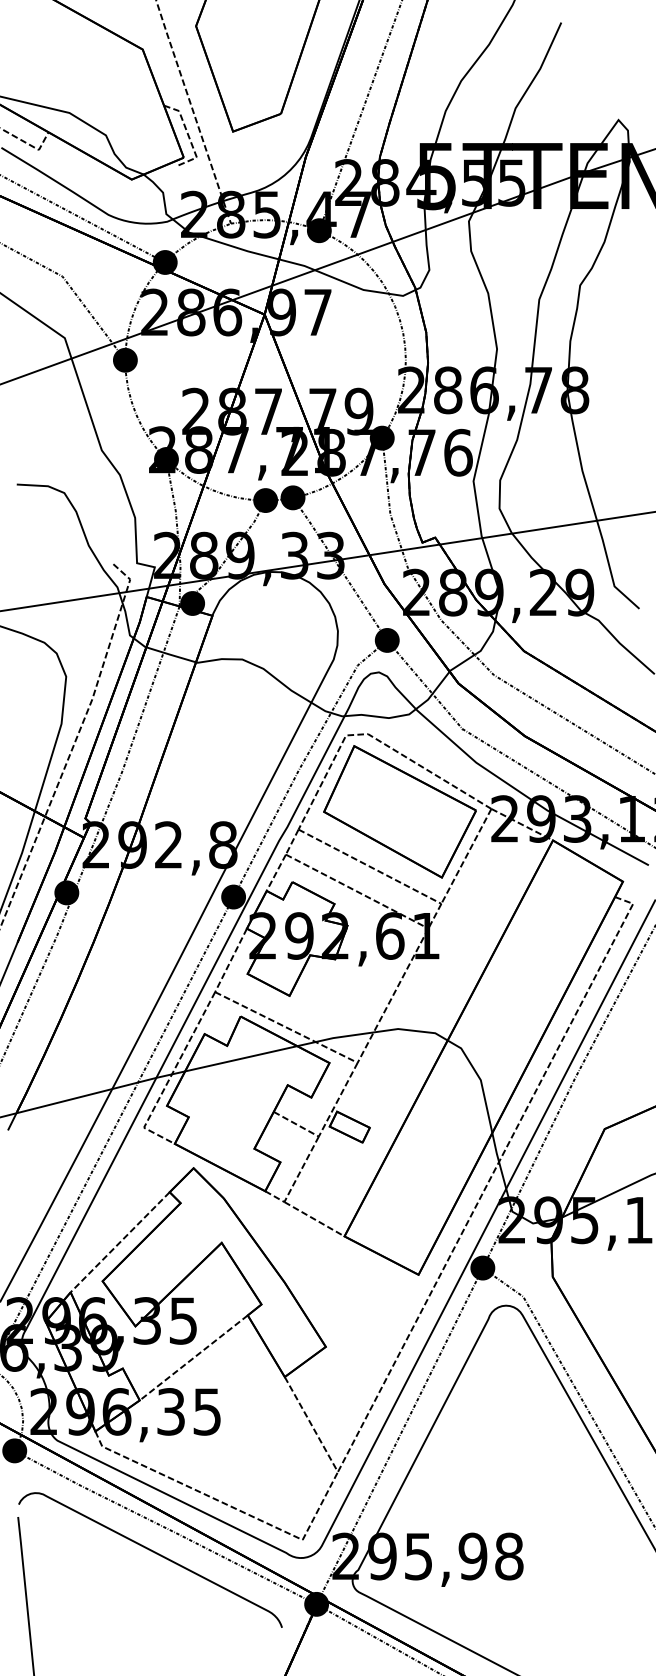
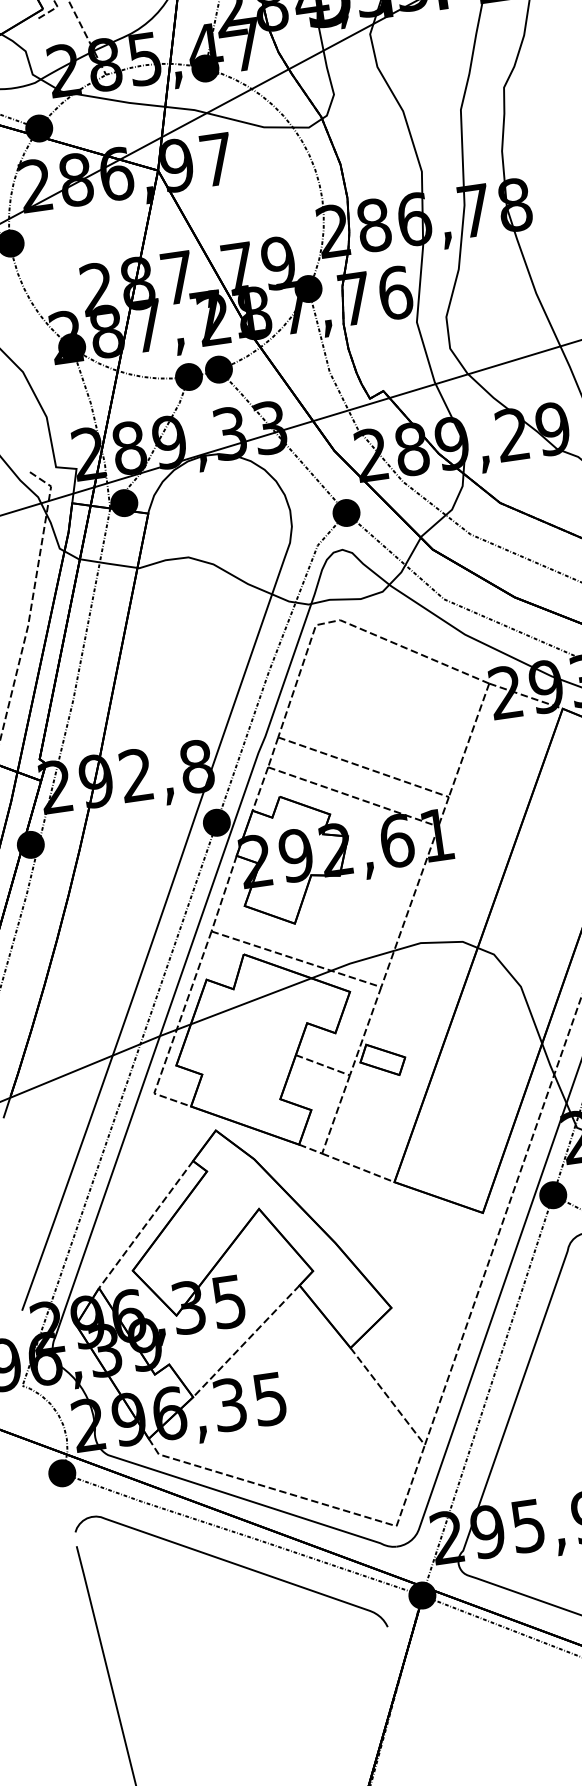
part: (399, 811) -> (387, 701), removed

